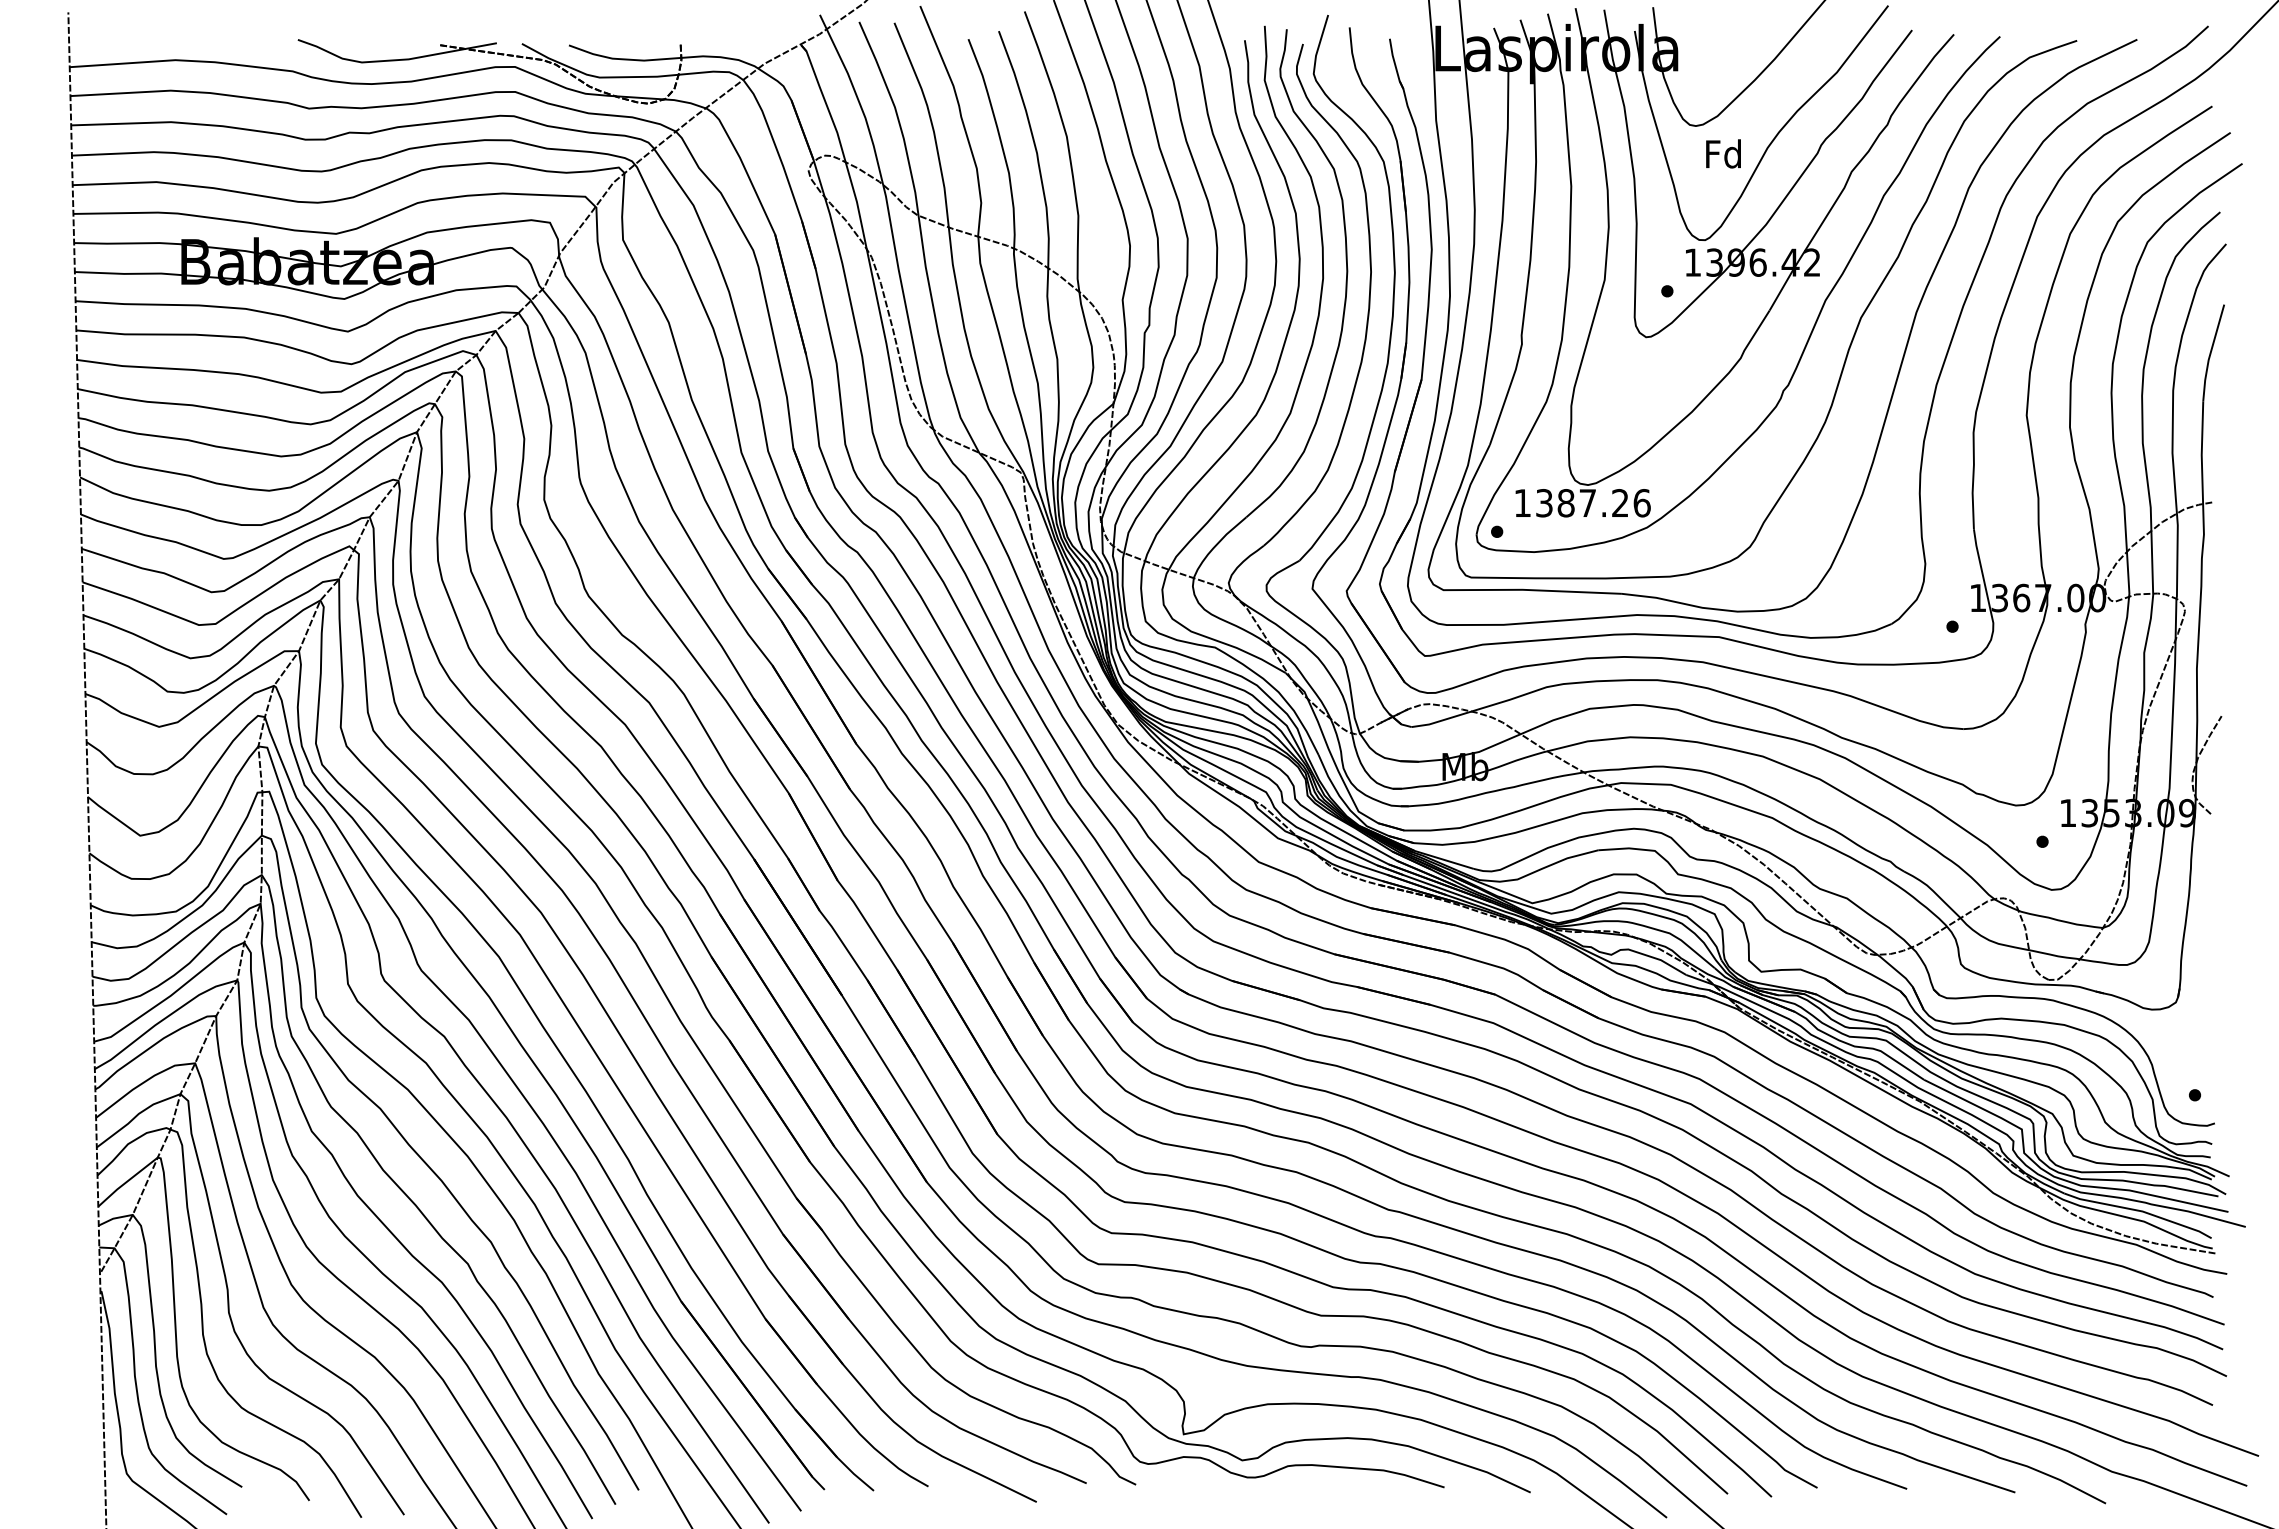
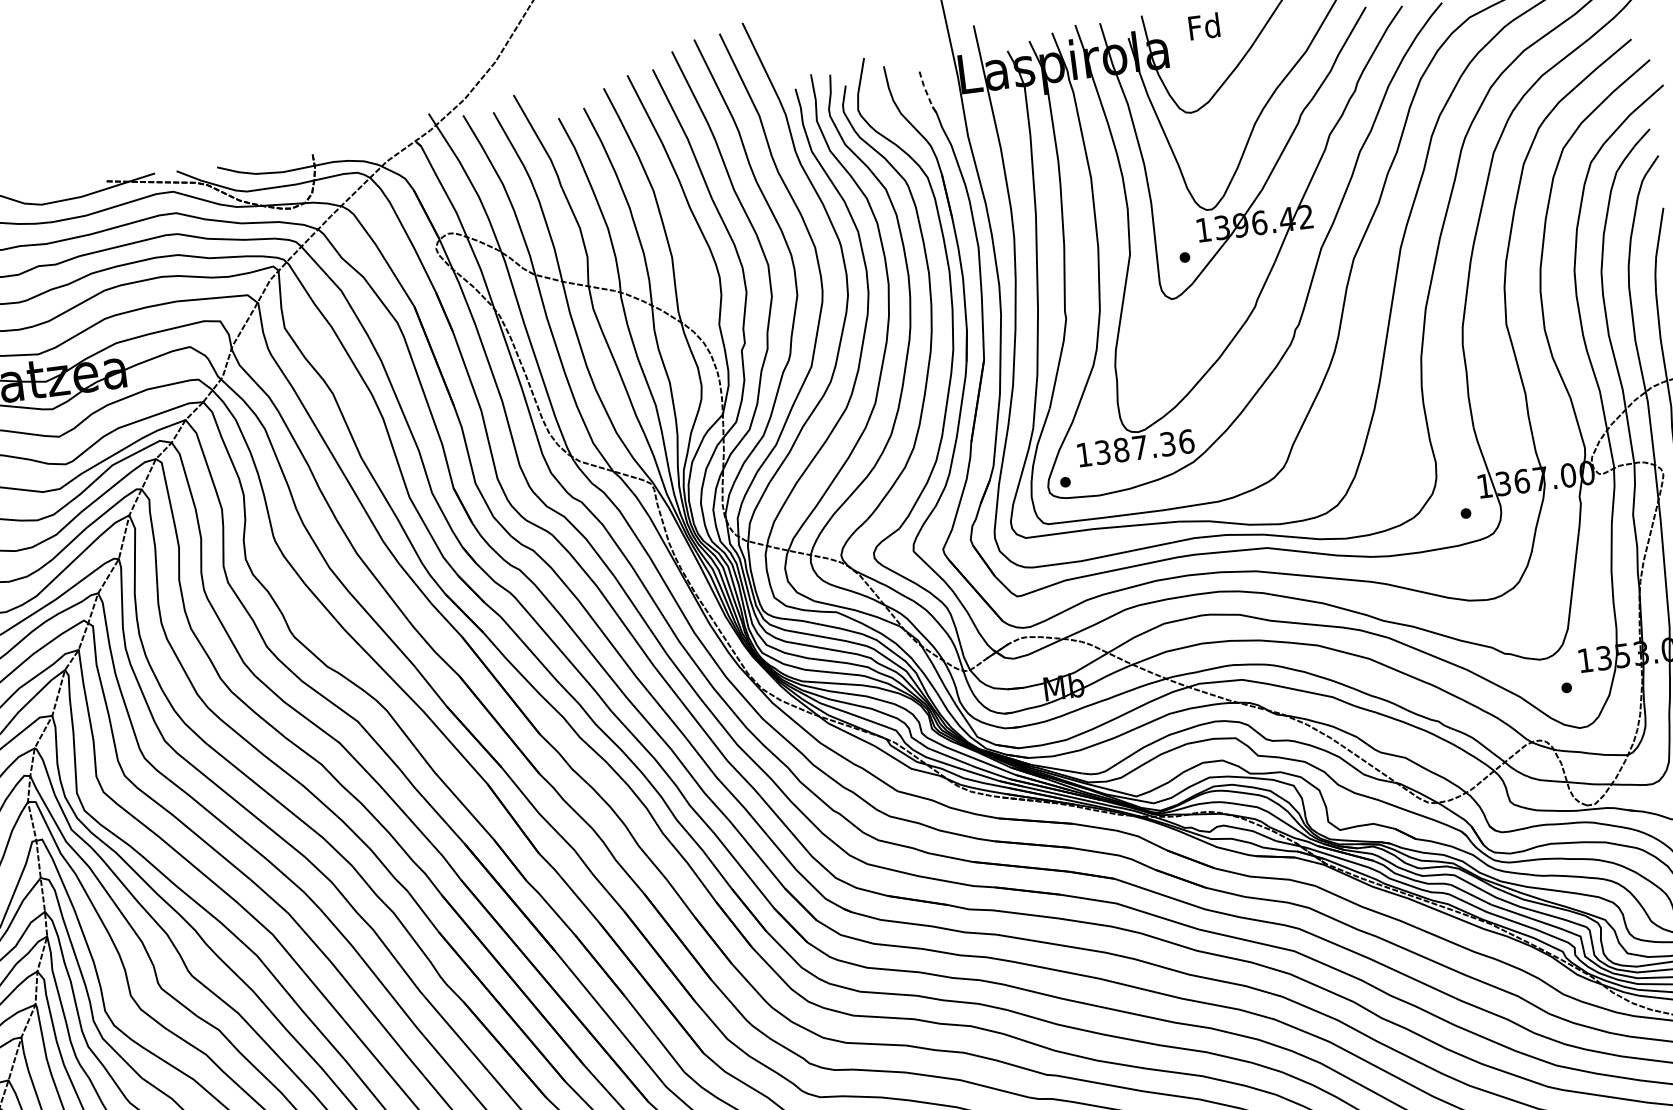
line: (1395, 64) -> (927, 93), solid -> dashed
text: (1723, 153) -> (1204, 26), moved
text: (1620, 503) -> (1168, 444), 1387.26 -> 1387.36

